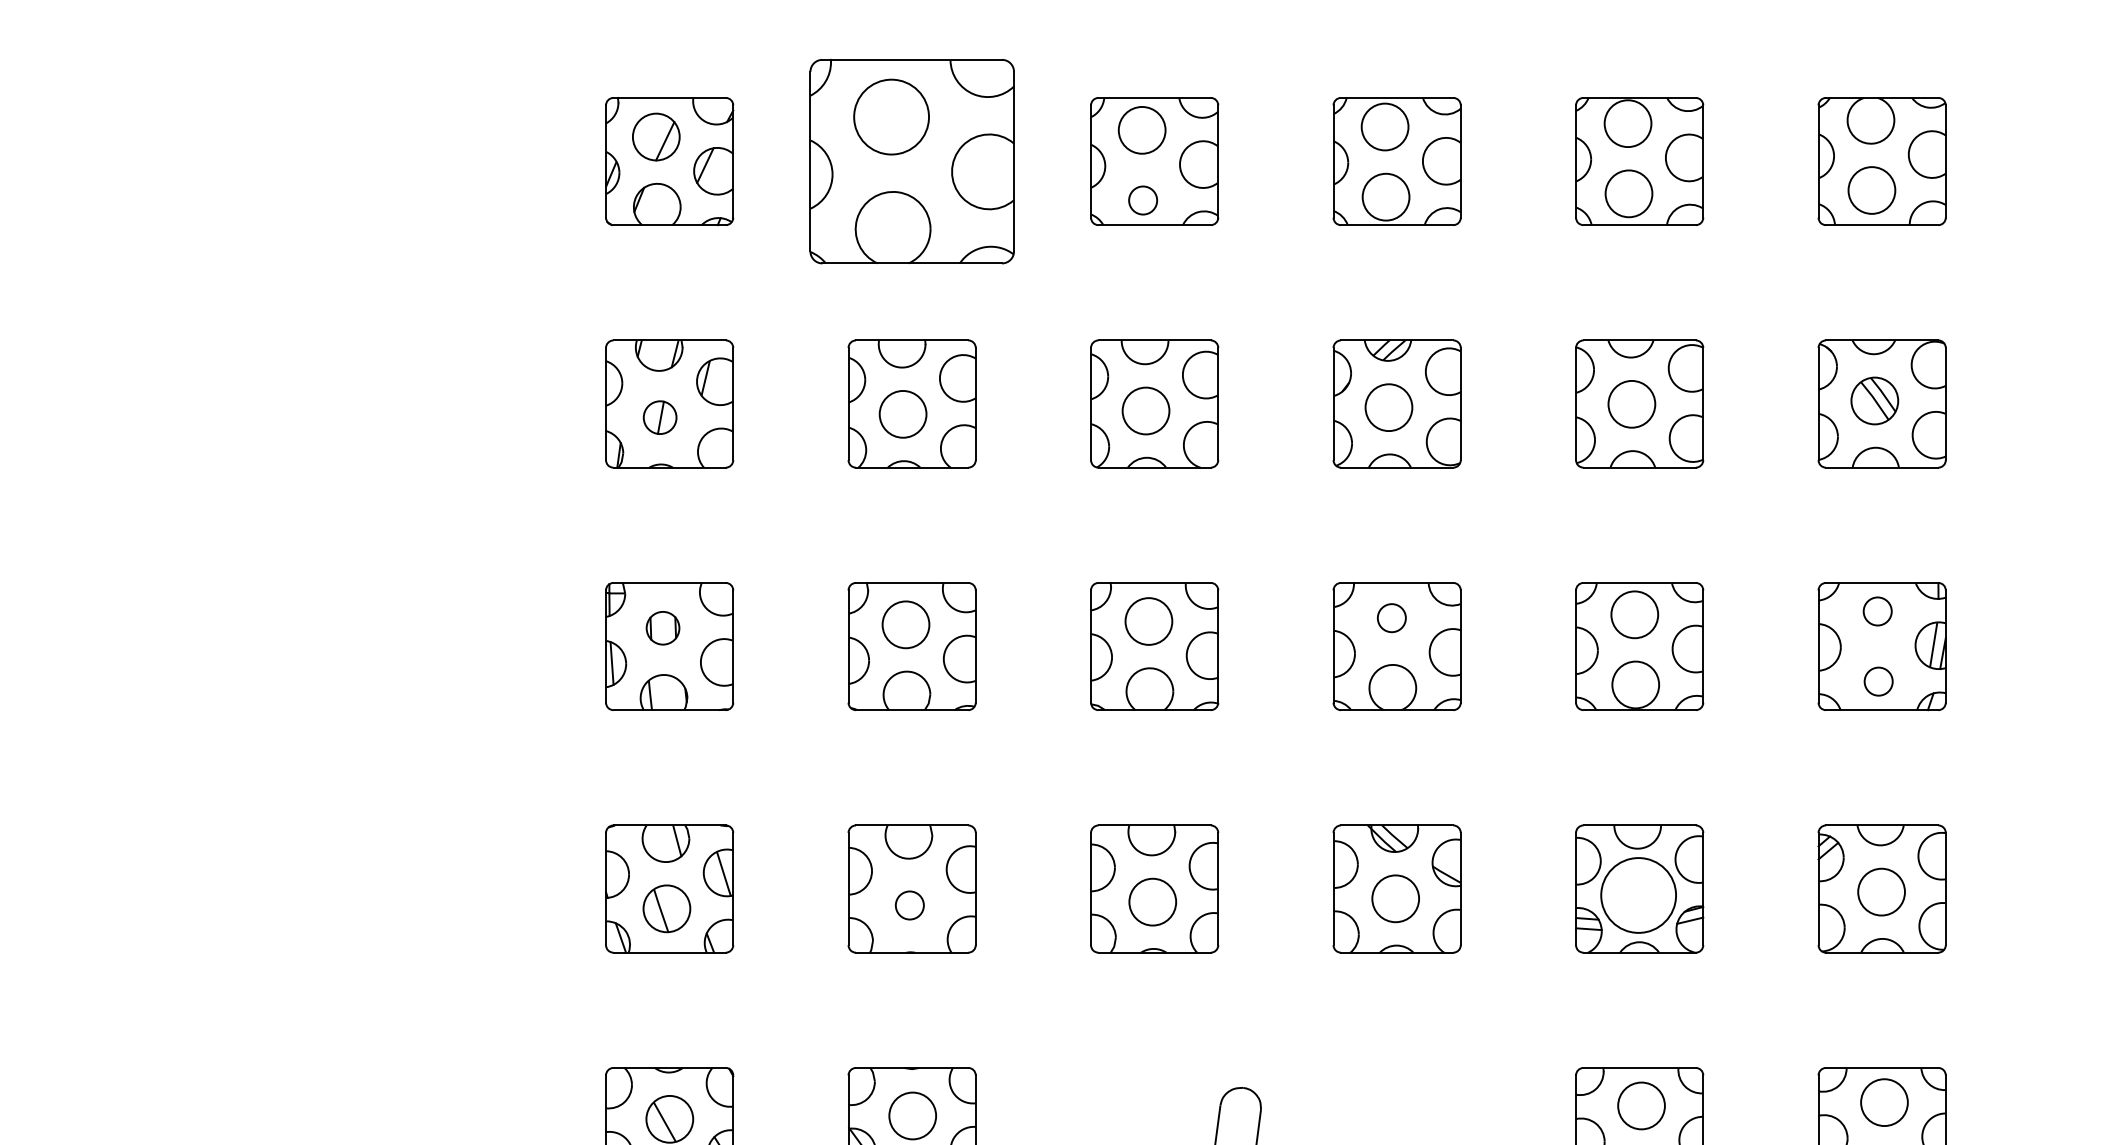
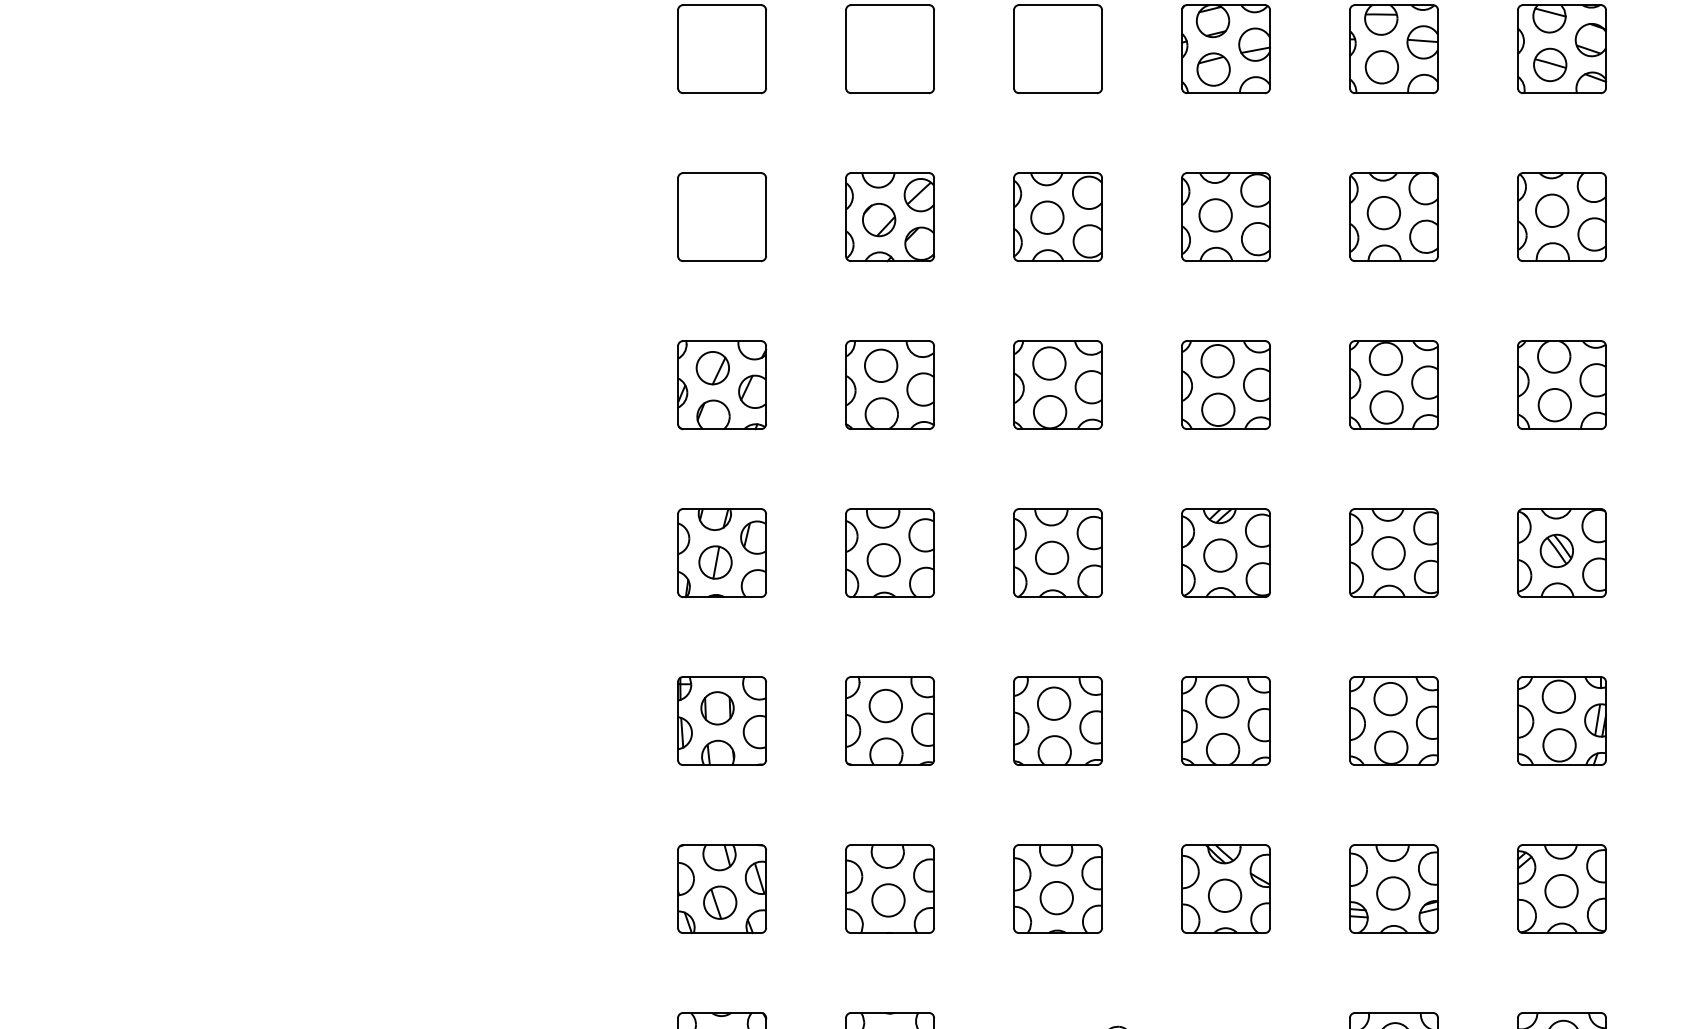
part: (911, 160) -> (889, 384), size x0.62
circle: (1142, 199) -> (1049, 411), size x1.67
part: (660, 417) -> (715, 562), size x1.43
circle: (1877, 611) -> (1558, 696), size x1.67
circle: (1392, 618) -> (1222, 701), size x1.67
part: (662, 628) -> (717, 708), size x1.43
circle: (1878, 681) -> (1559, 745), size x1.67
circle: (1638, 895) -> (1393, 893), size x0.62
circle: (909, 905) -> (888, 900), size x1.67

